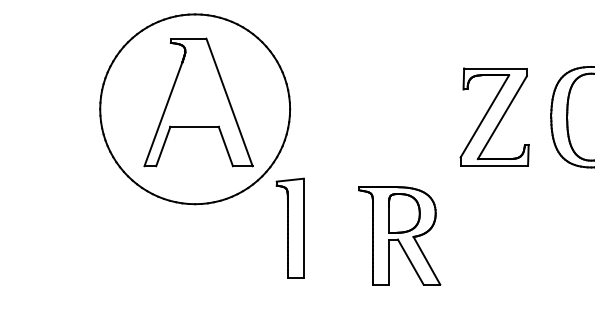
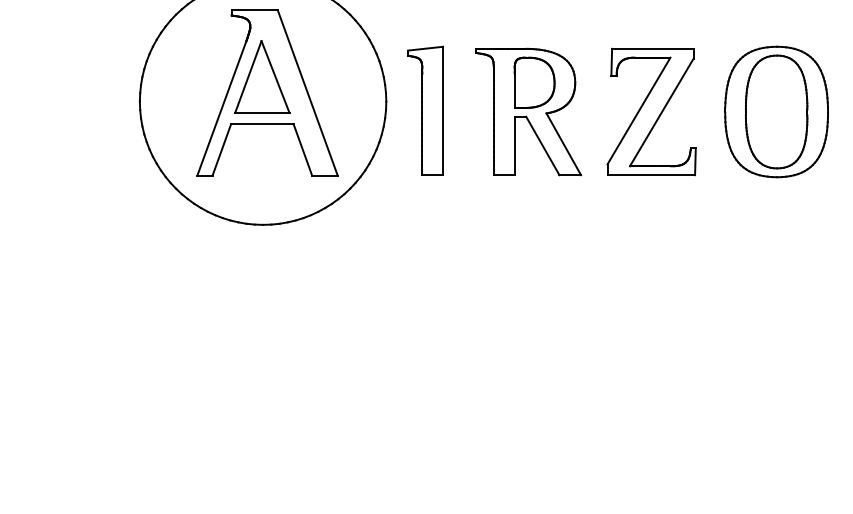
part: (194, 89) -> (262, 76), added
part: (290, 227) -> (425, 110), moved
part: (399, 236) -> (528, 112), moved

